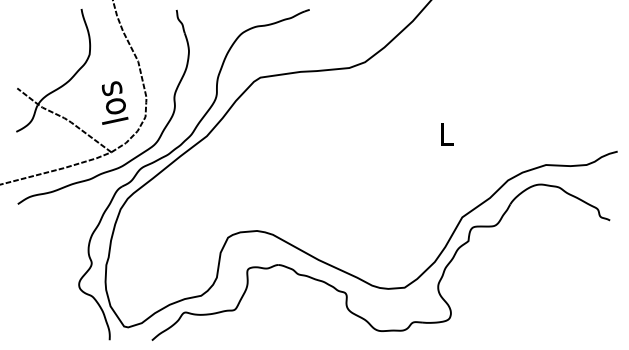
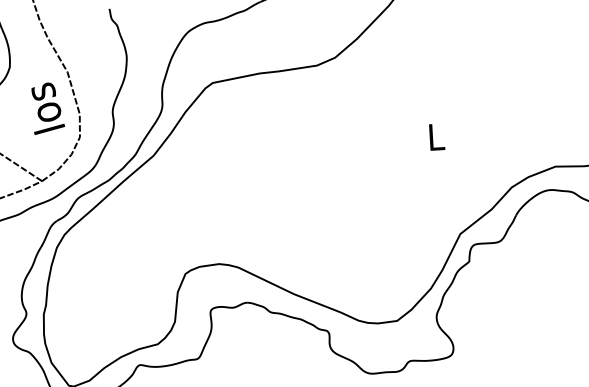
text: (115, 102) -> (48, 107), moved

